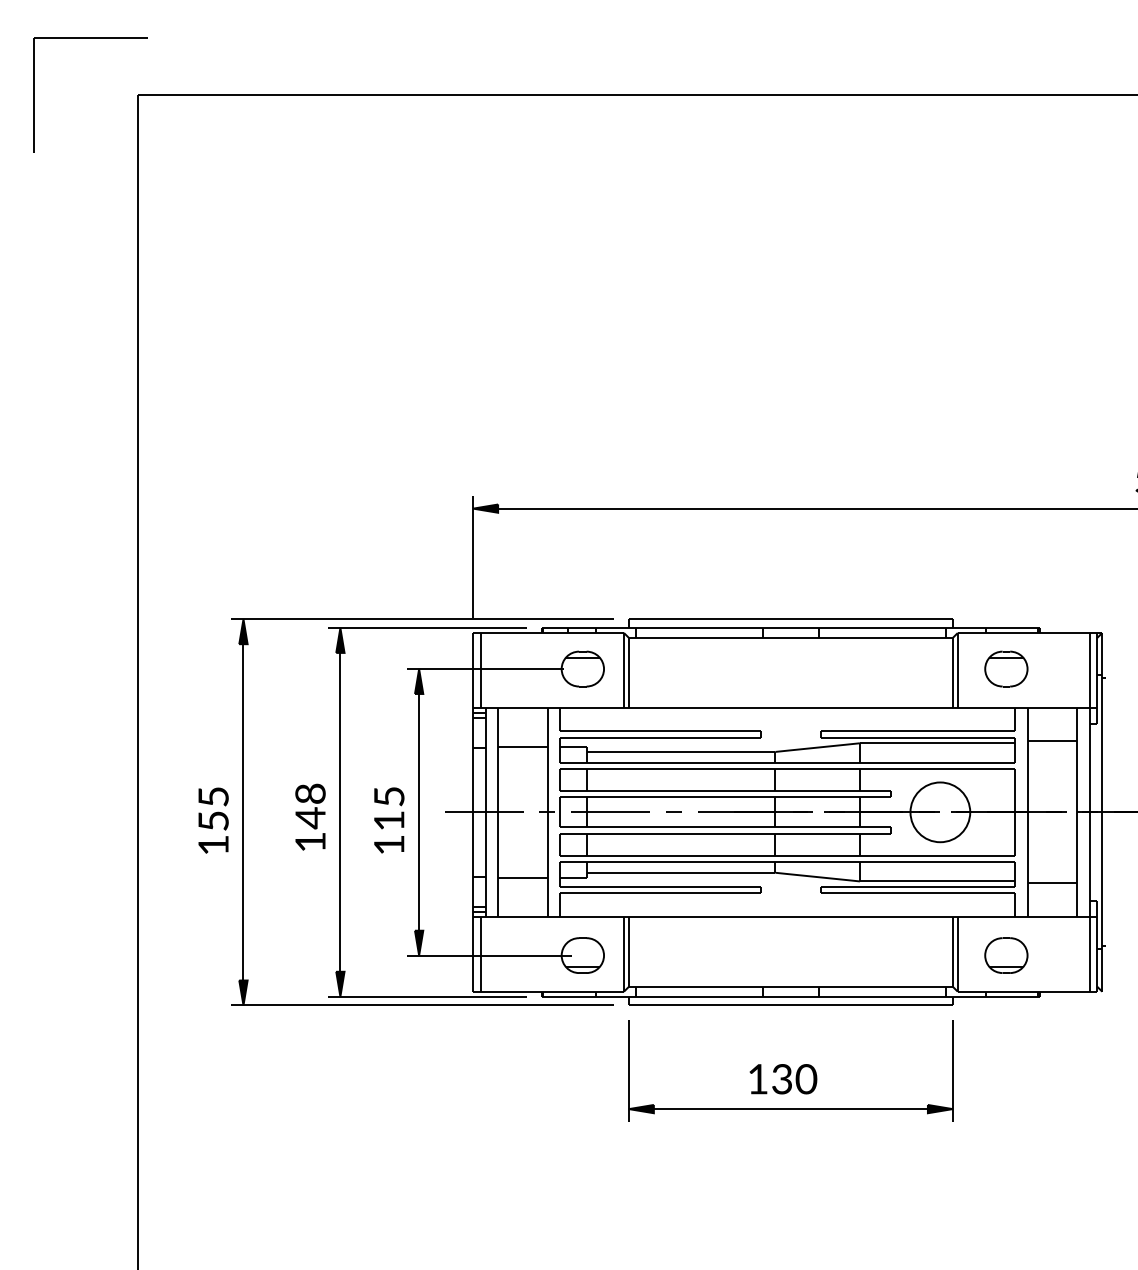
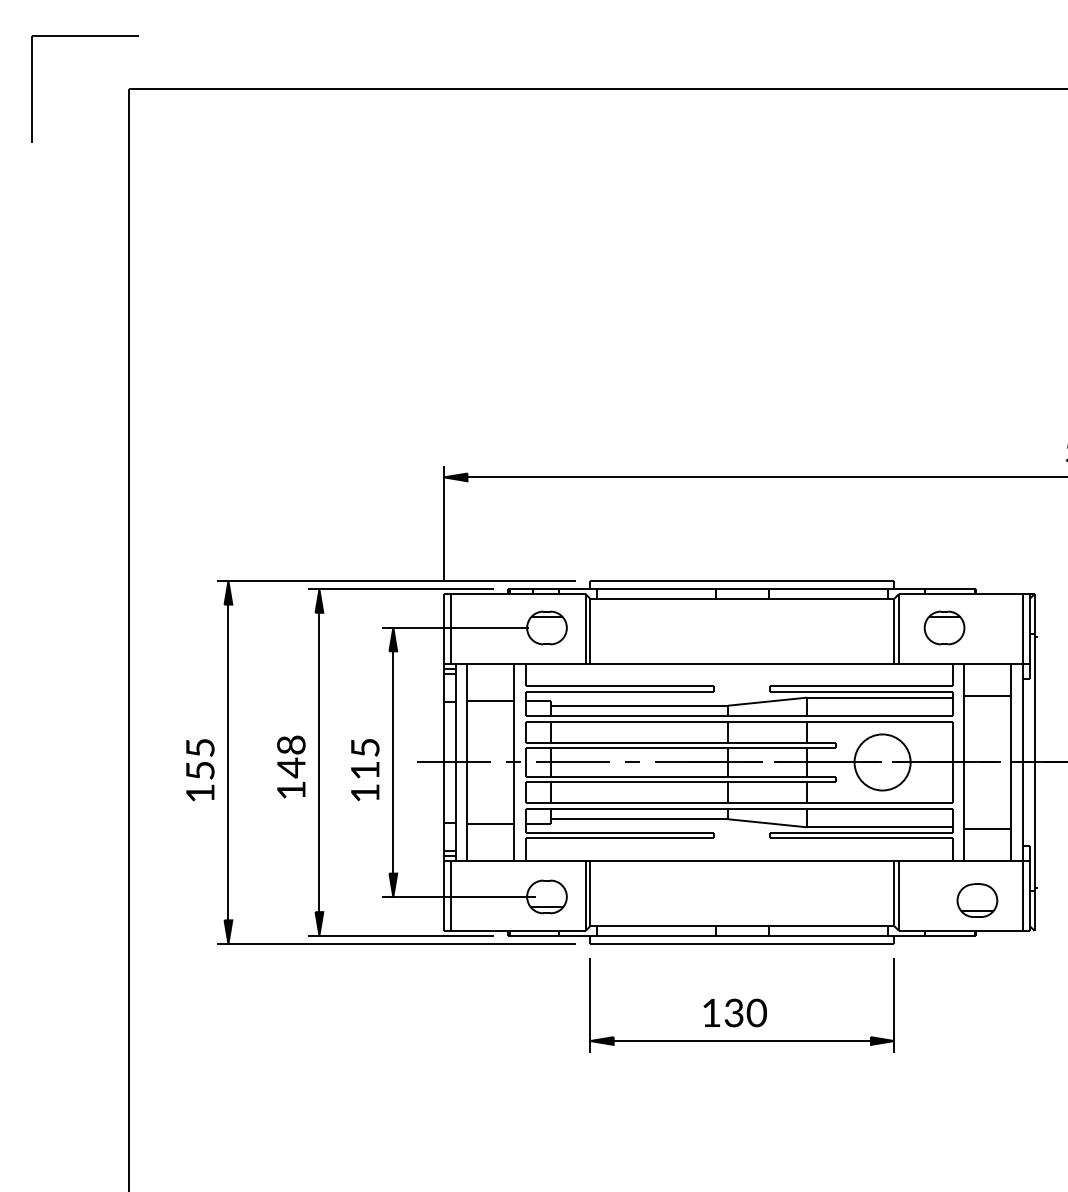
part: (1006, 955) -> (977, 900), moved

